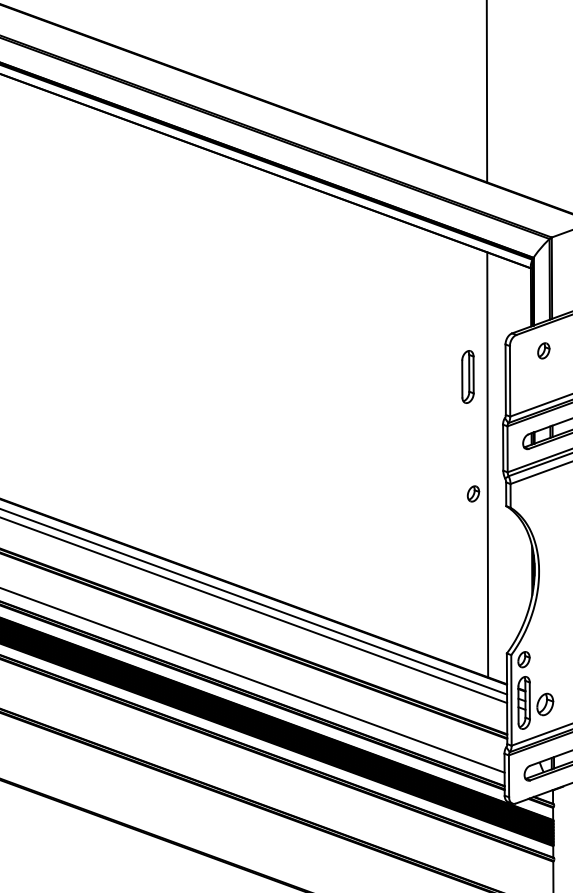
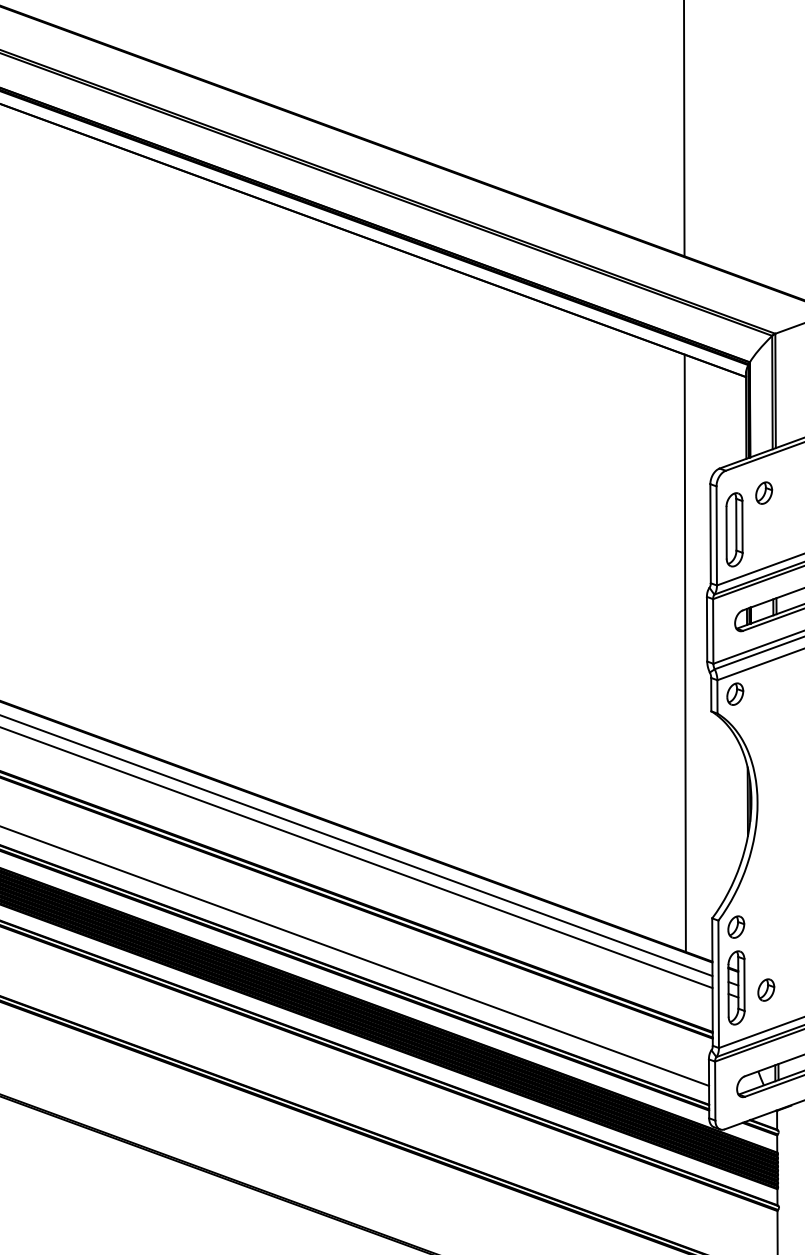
part: (467, 376) -> (734, 529), moved
part: (473, 493) -> (735, 693), moved
part: (545, 704) -> (766, 989), size x0.71

